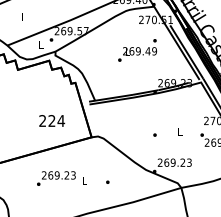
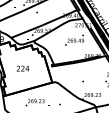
text: (51, 120) -> (22, 68), moved

